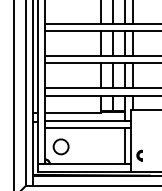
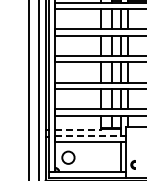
line: (73, 112) -> (78, 129), solid -> dashed
line: (89, 121) -> (91, 136), solid -> dashed

